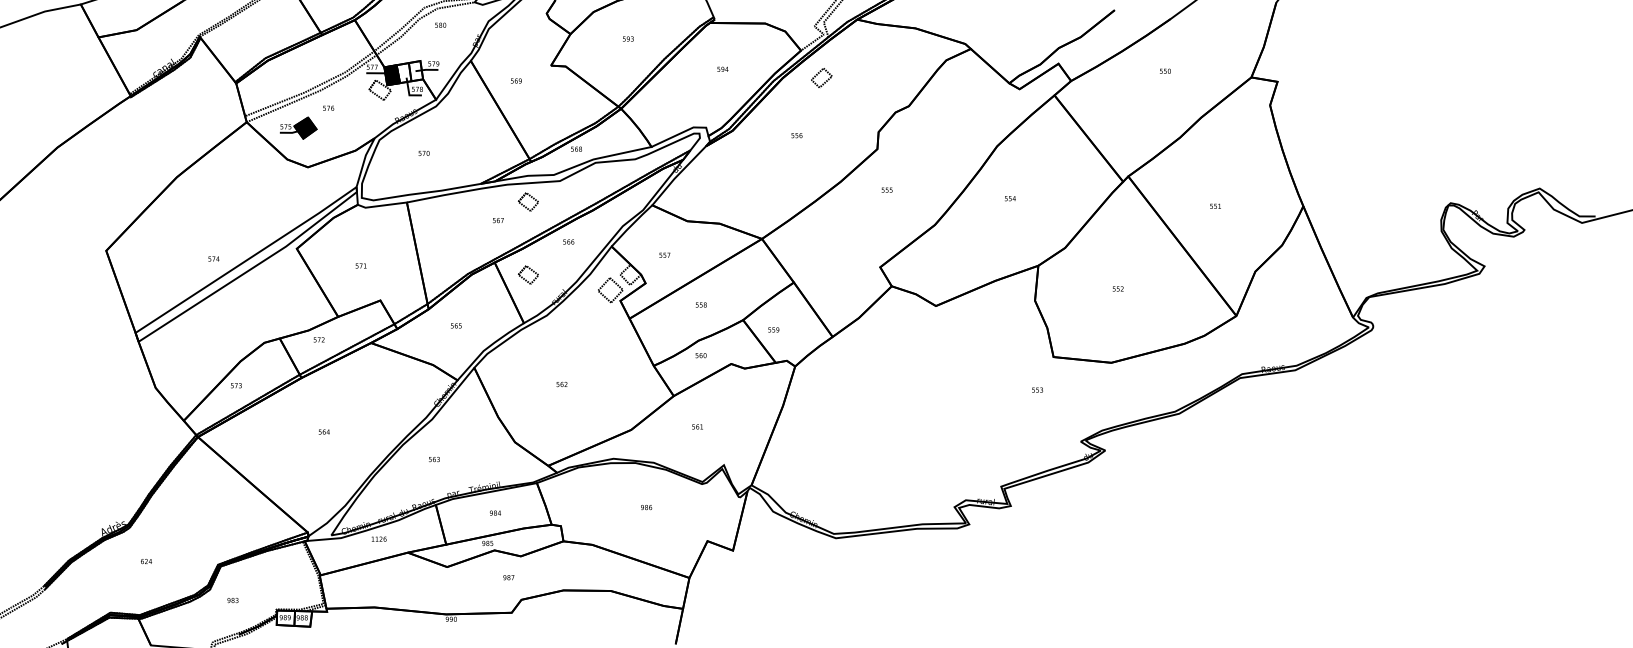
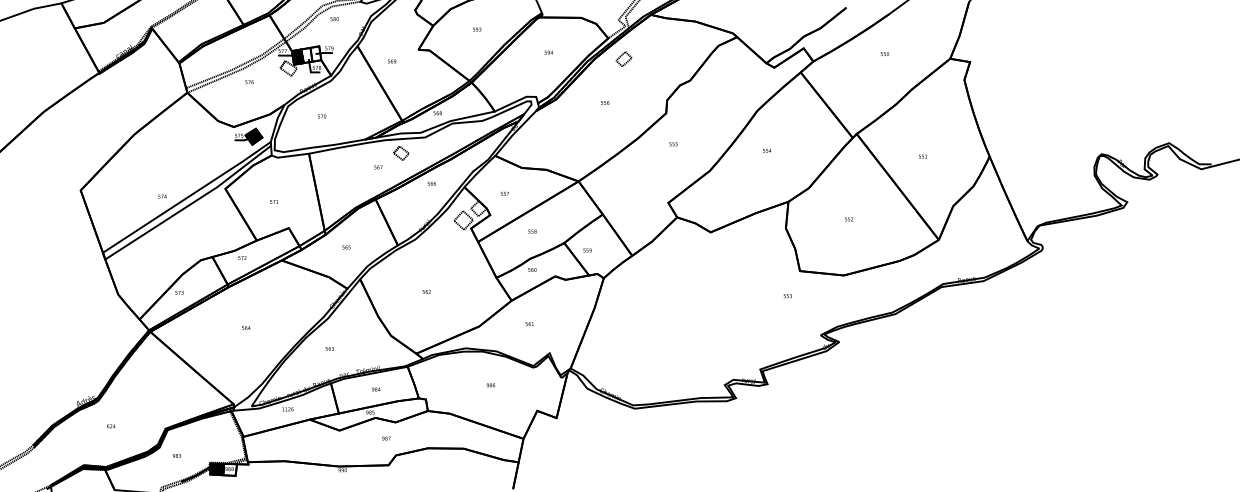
part: (298, 127) -> (248, 136), moved
part: (528, 274) -> (401, 208), removed
fill: (285, 617) -> (216, 468), added

